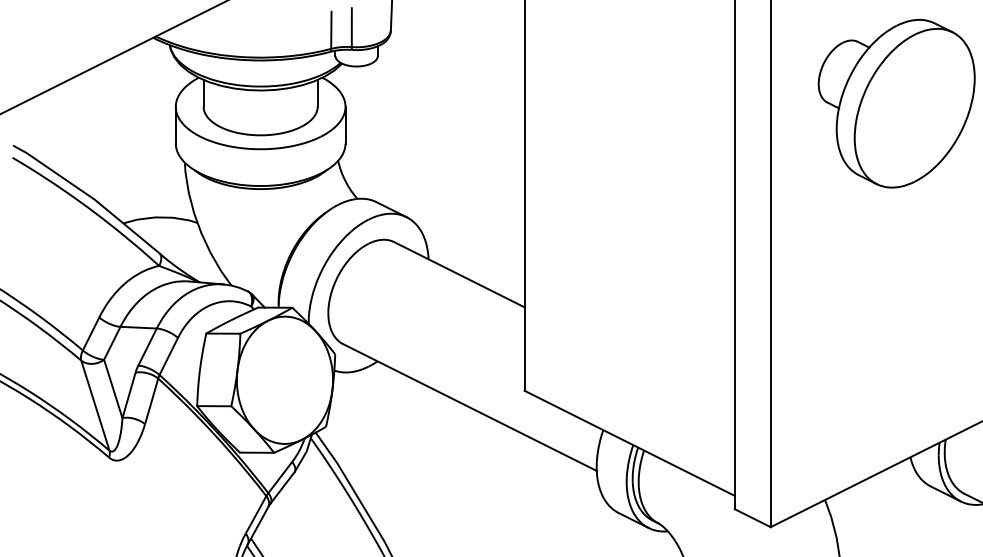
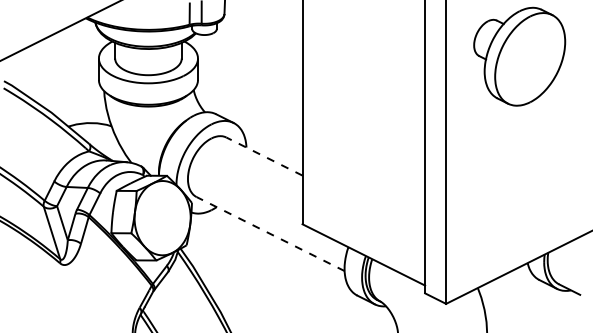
line: (459, 274) -> (264, 156), solid -> dashed
line: (469, 408) -> (270, 234), solid -> dashed

